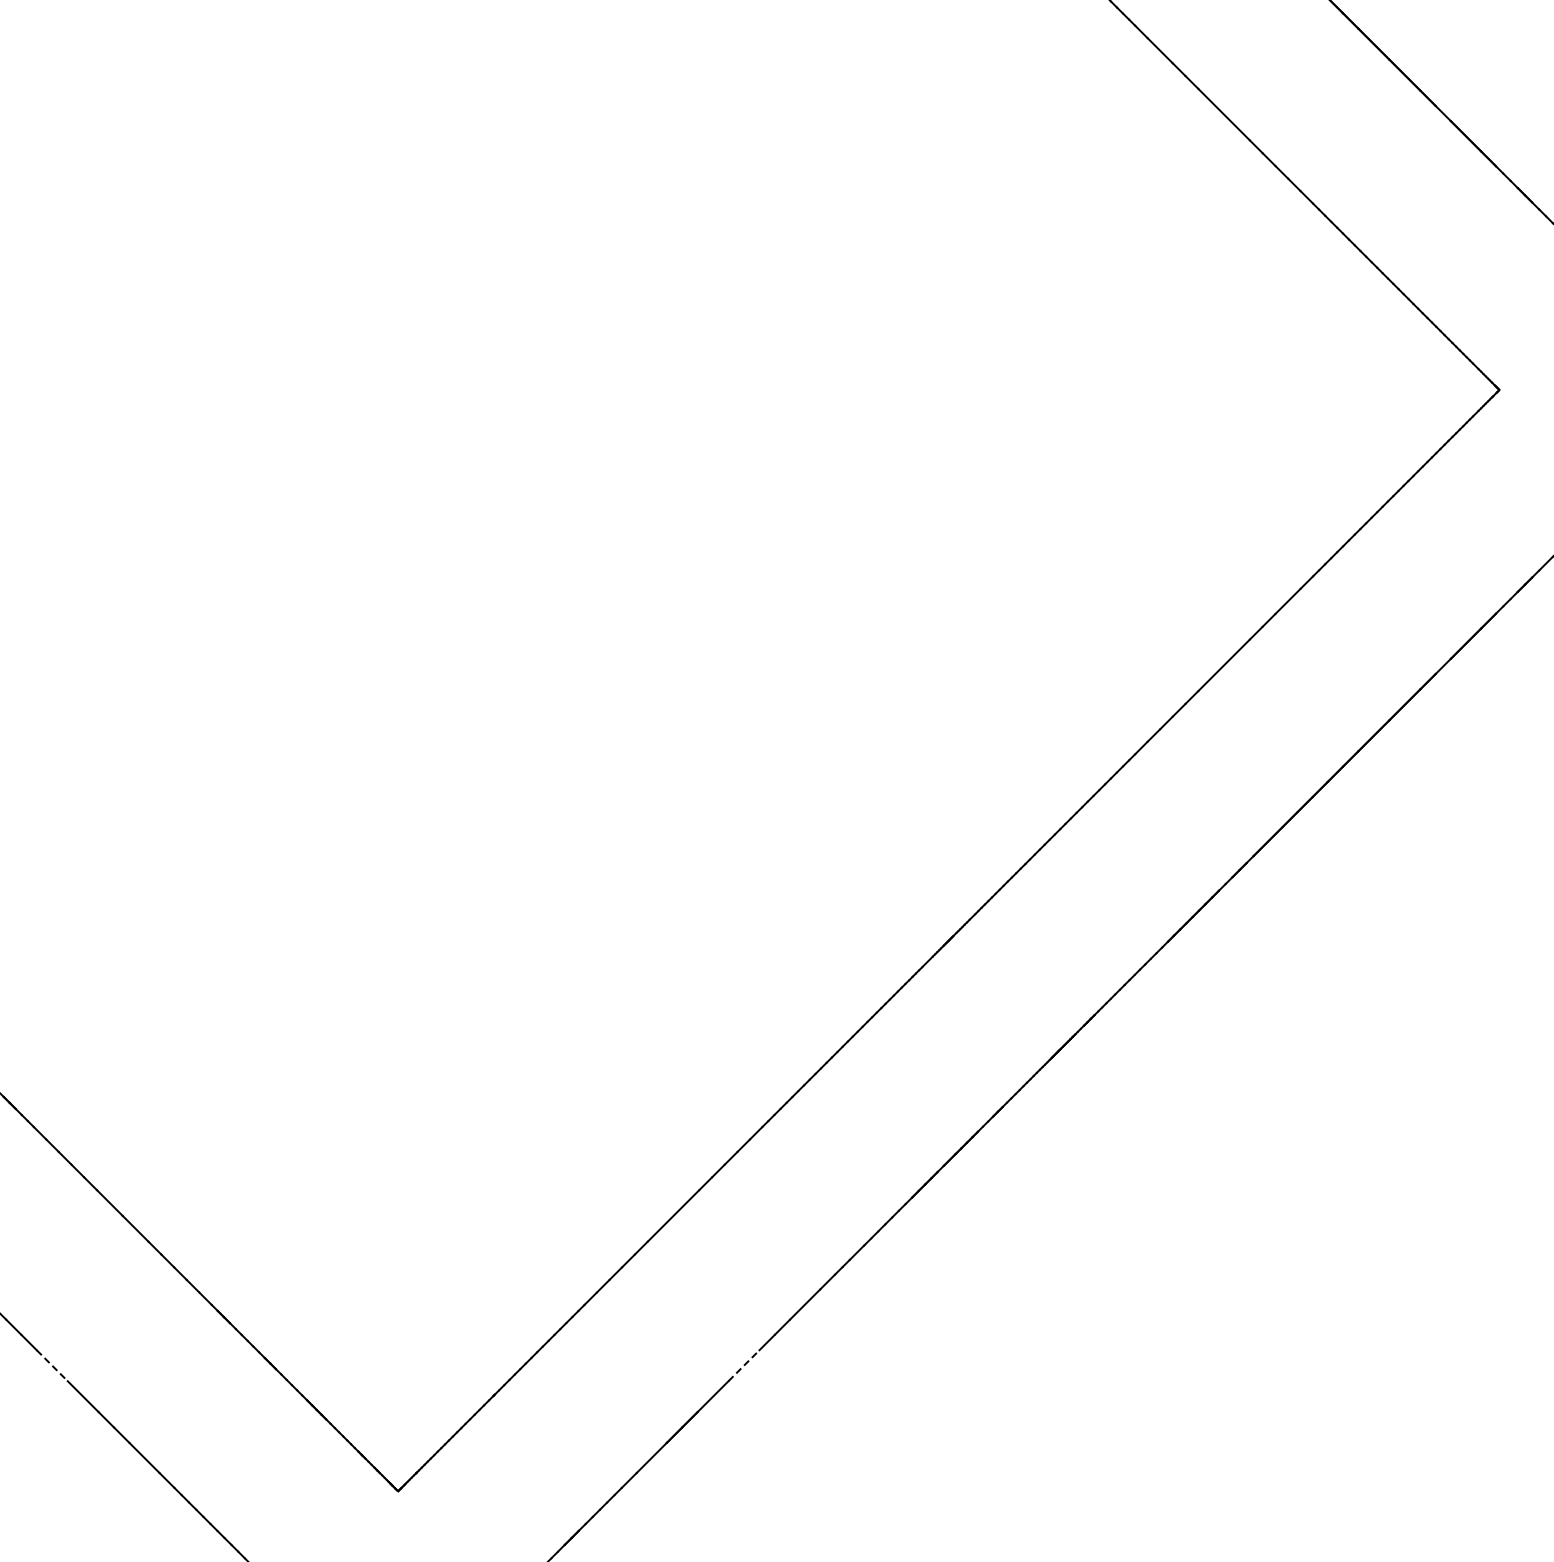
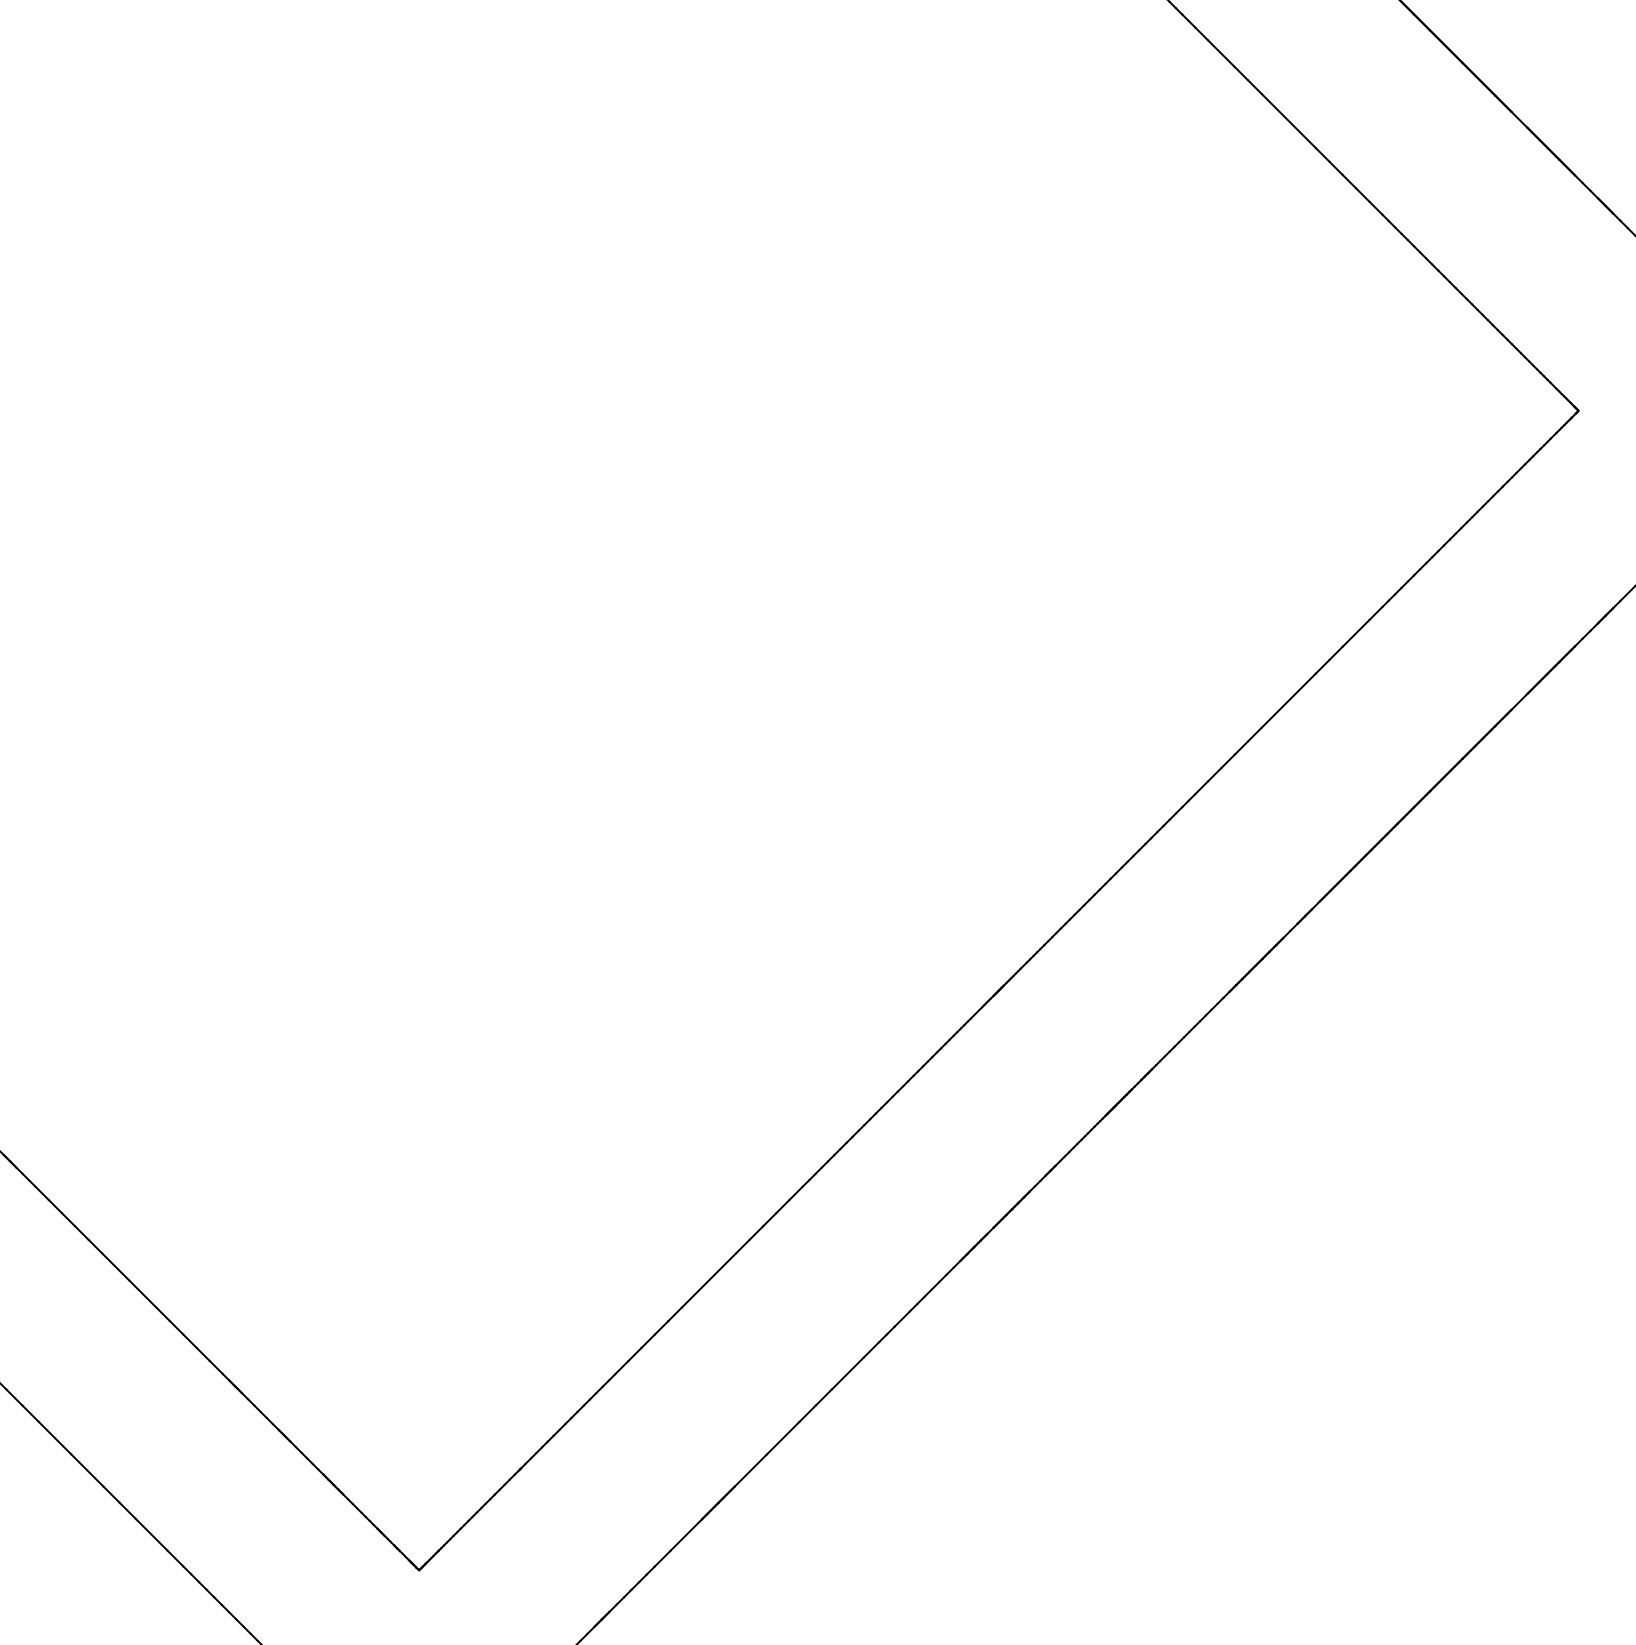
line: (52, 1365) -> (55, 1437), dashed -> solid
line: (743, 1365) -> (782, 1437), dashed -> solid

